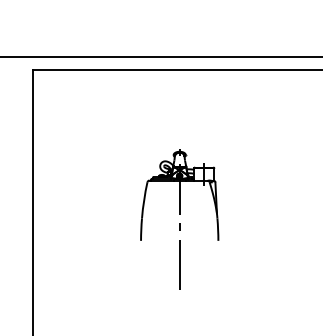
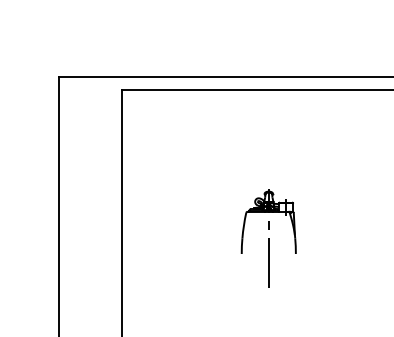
part: (179, 218) -> (268, 238), size x0.7

